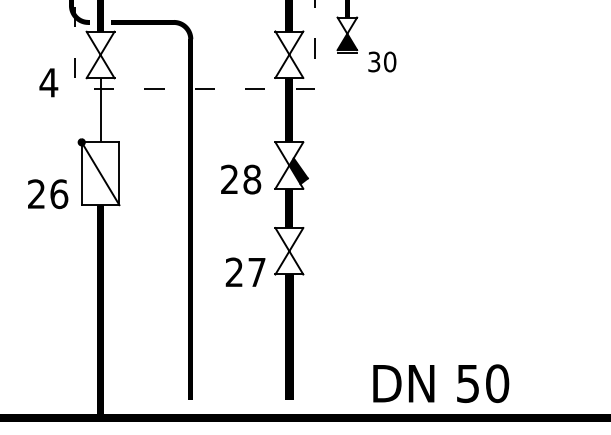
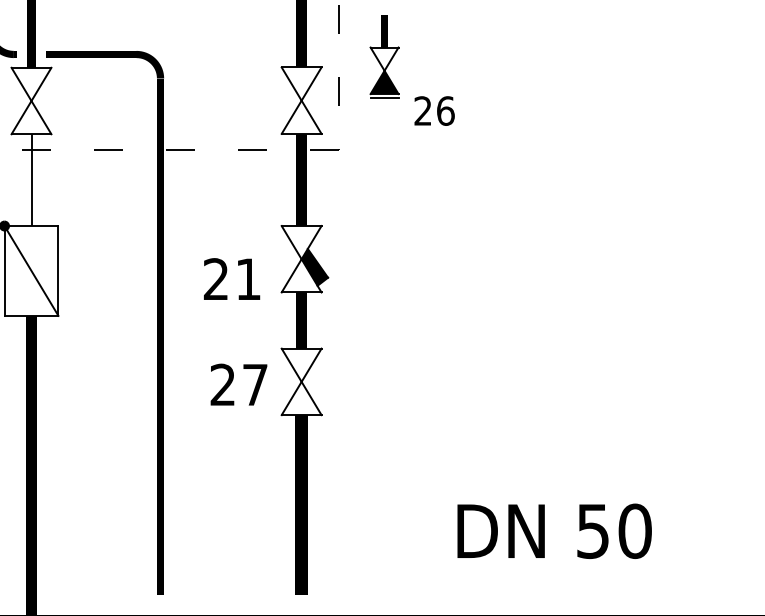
text: (382, 61) -> (434, 110), 30 -> 26
text: (252, 179) -> (248, 279), 28 -> 21
text: (245, 271) -> (238, 383), moved
text: (441, 383) -> (555, 531), moved

